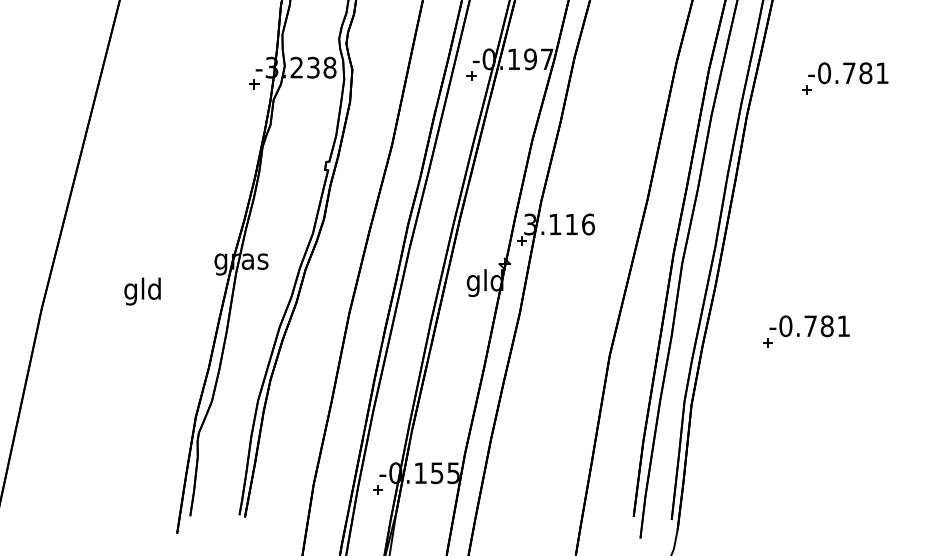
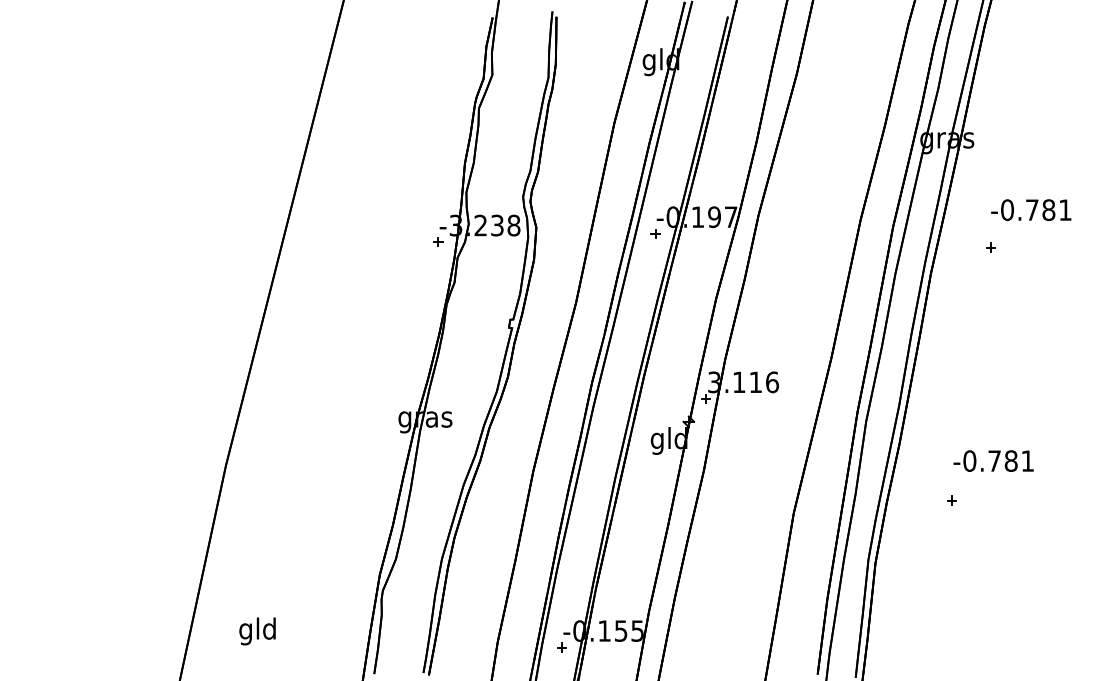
text: (848, 72) -> (1031, 209), moved
text: (142, 291) -> (257, 631), moved
text: (809, 325) -> (993, 460), moved

